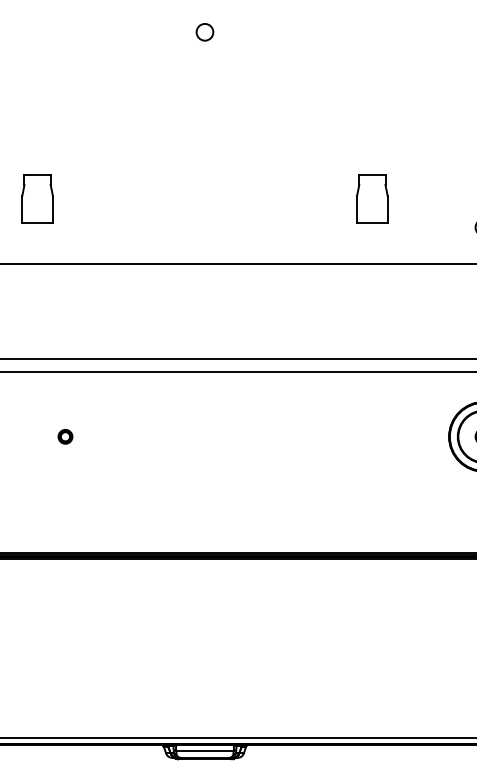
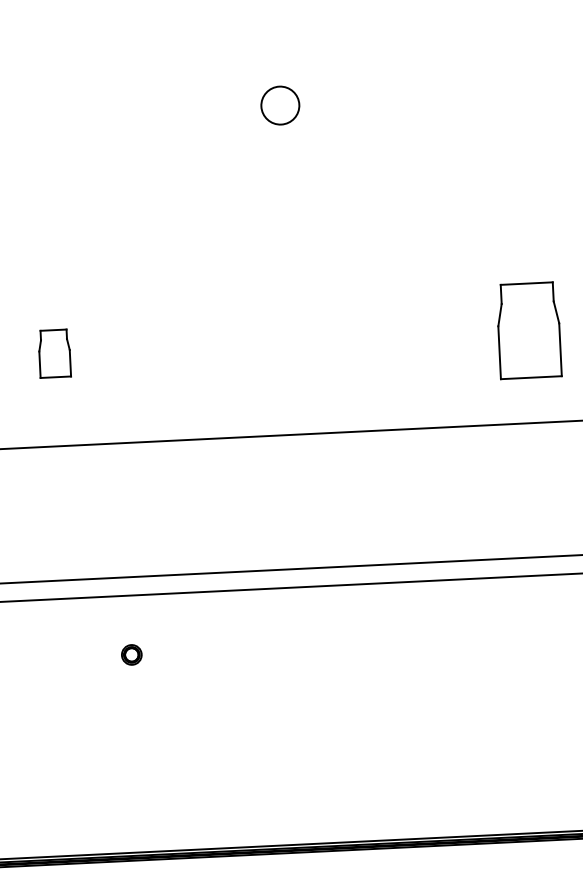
circle: (204, 32) -> (279, 106), size x1.6
part: (37, 198) -> (54, 352), size x0.7
part: (372, 198) -> (529, 329), size x1.4
part: (65, 436) -> (131, 654), moved

